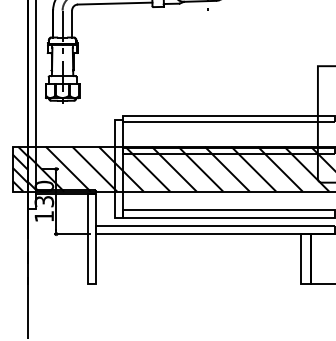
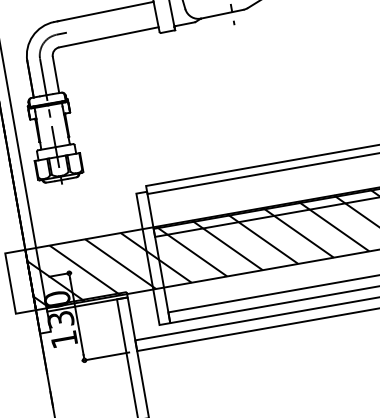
hatch: (19, 168) -> (19, 281), removed

